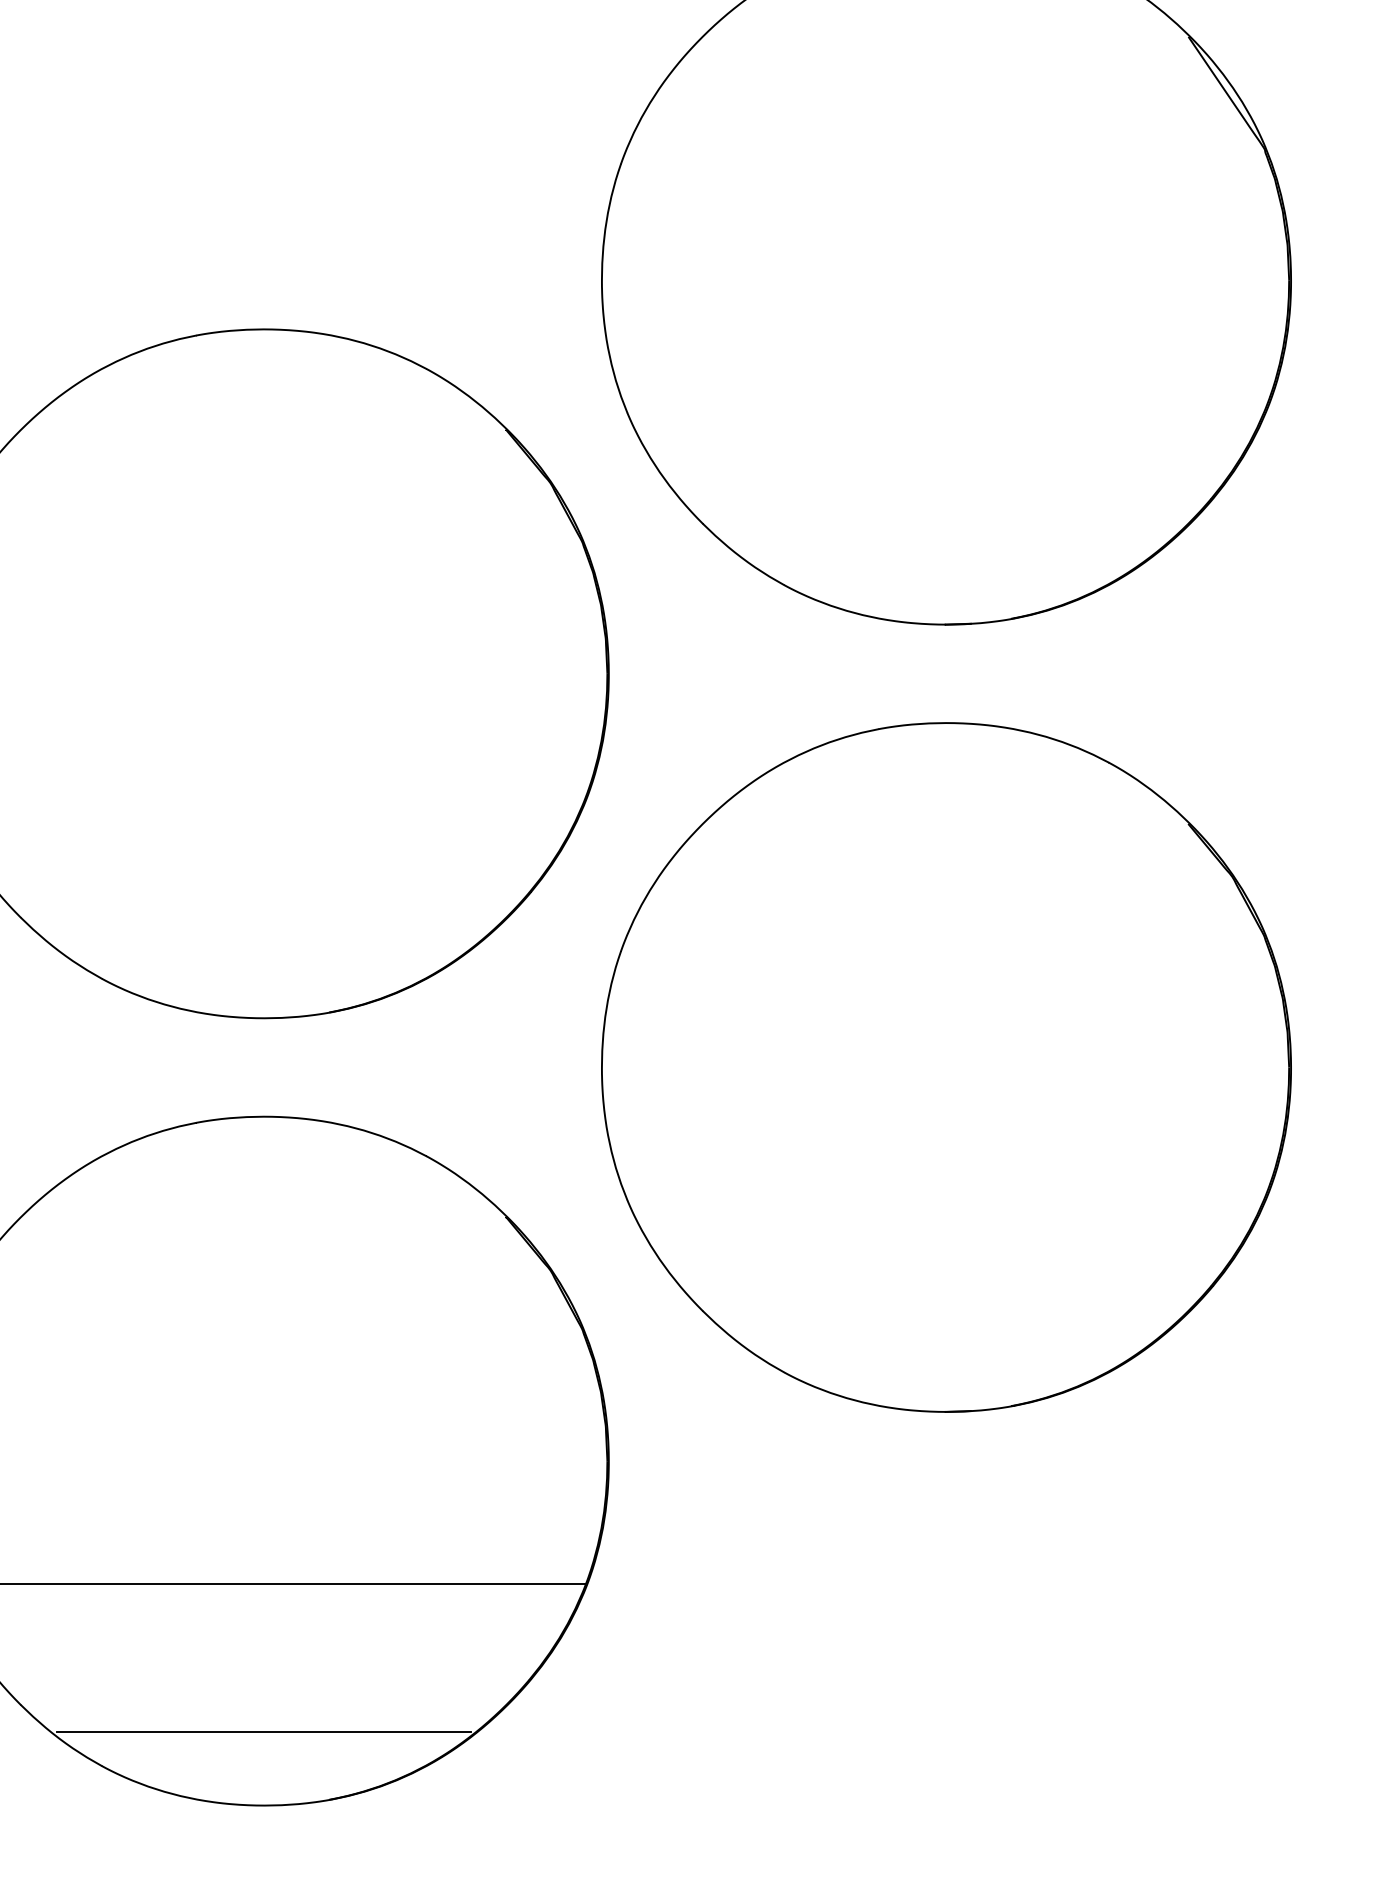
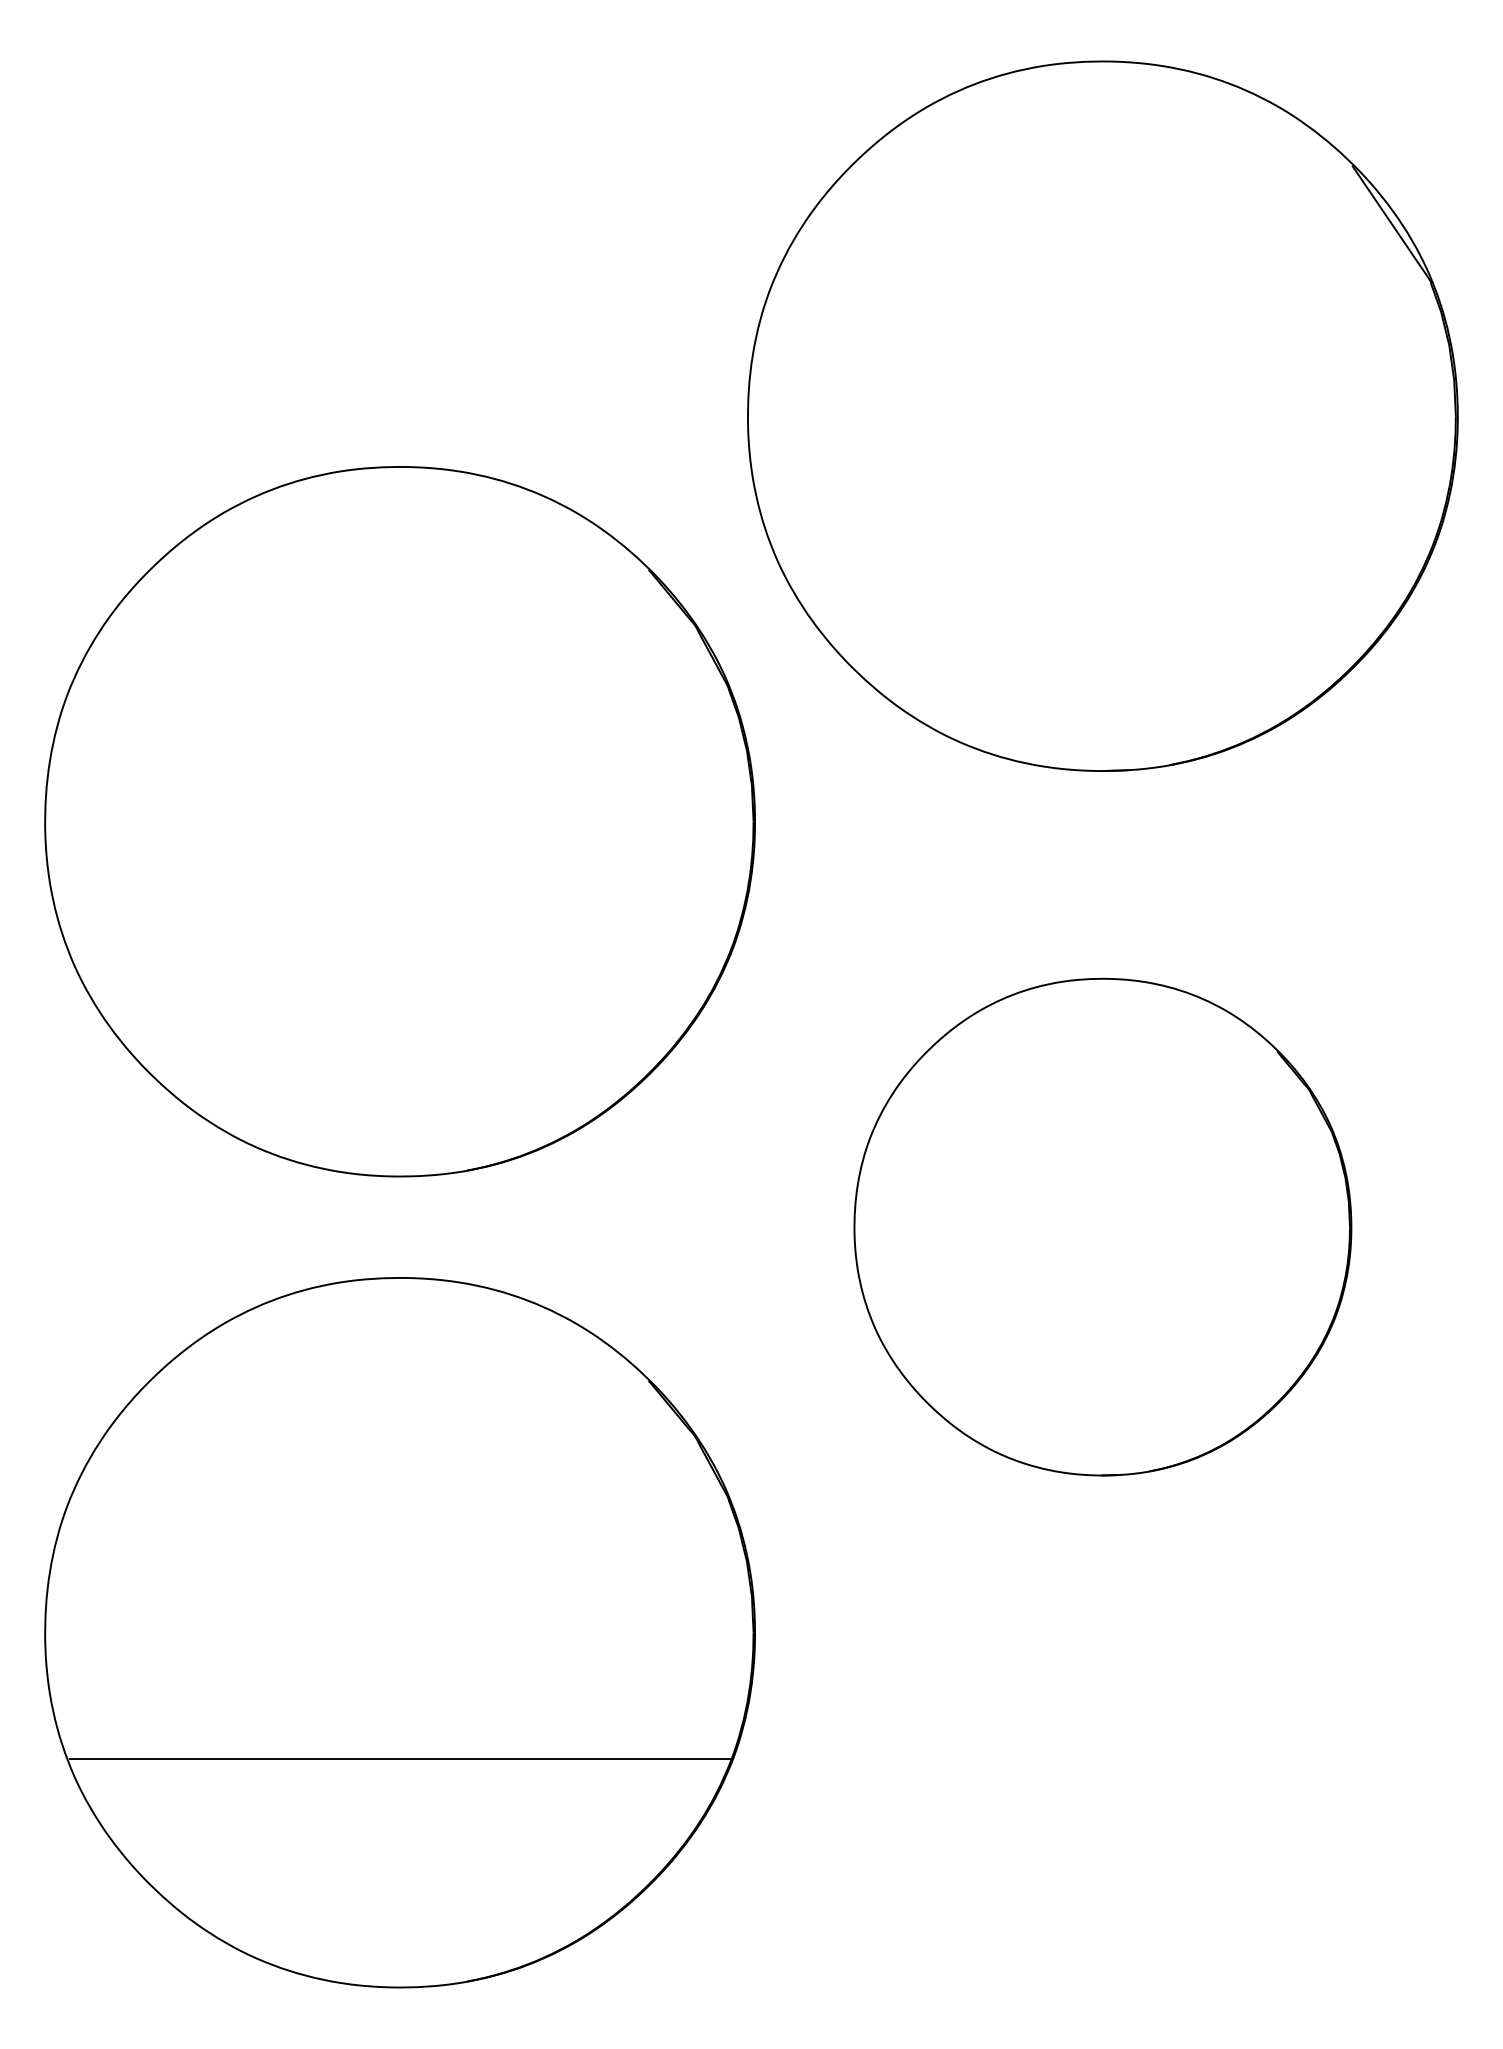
part: (946, 1066) -> (1102, 1226), size x0.7
line: (263, 1731) -> (399, 1911), removed

